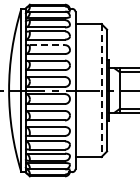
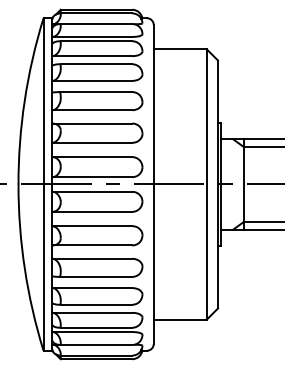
line: (47, 45) -> (96, 92), dashed -> solid
line: (101, 91) -> (206, 186), dashed -> solid

